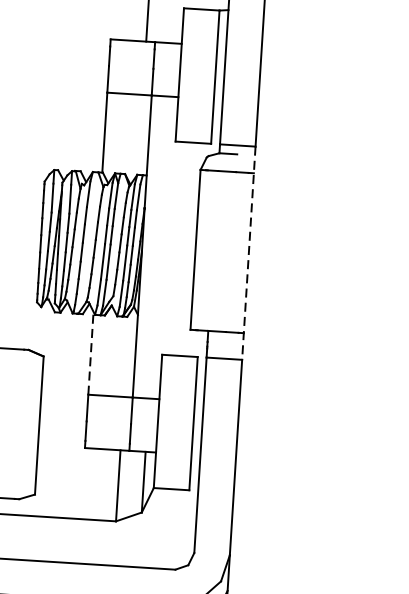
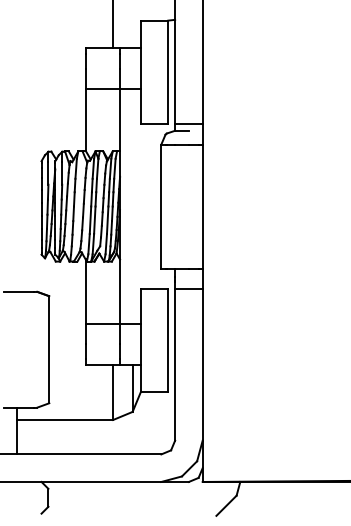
line: (248, 253) -> (202, 206), dashed -> solid
line: (90, 352) -> (85, 290), dashed -> solid

